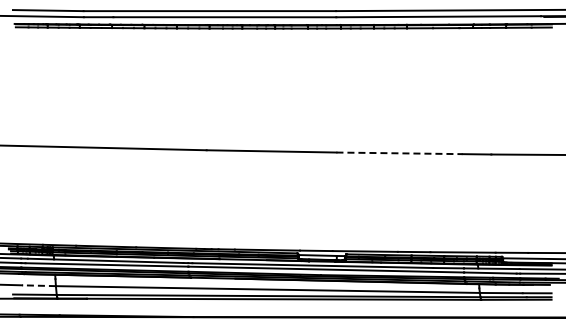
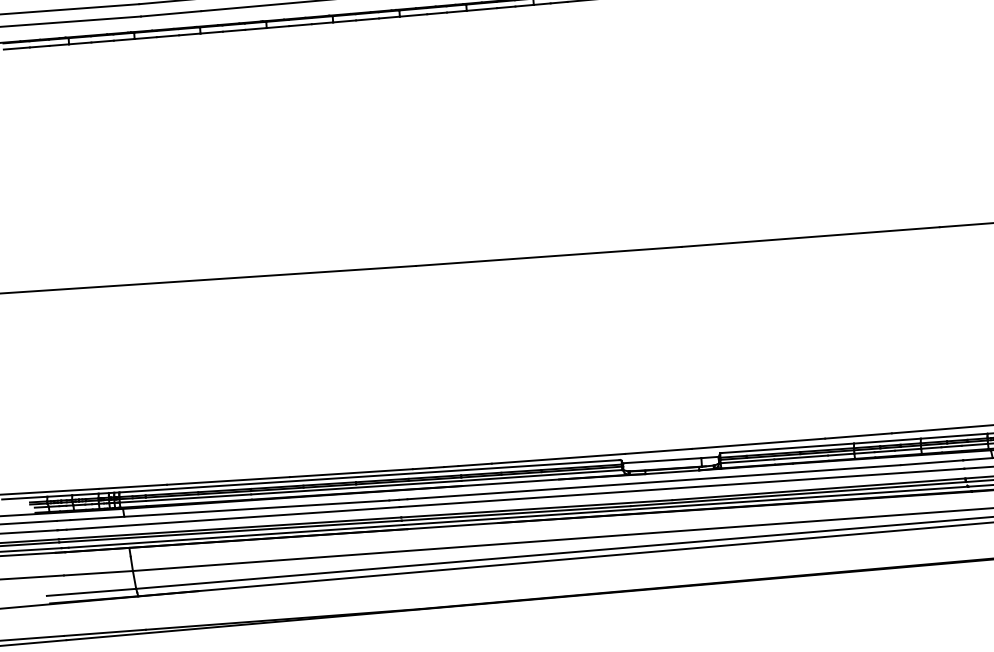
line: (400, 153) -> (812, 237), dashed -> solid
line: (39, 285) -> (99, 572), dashed -> solid

